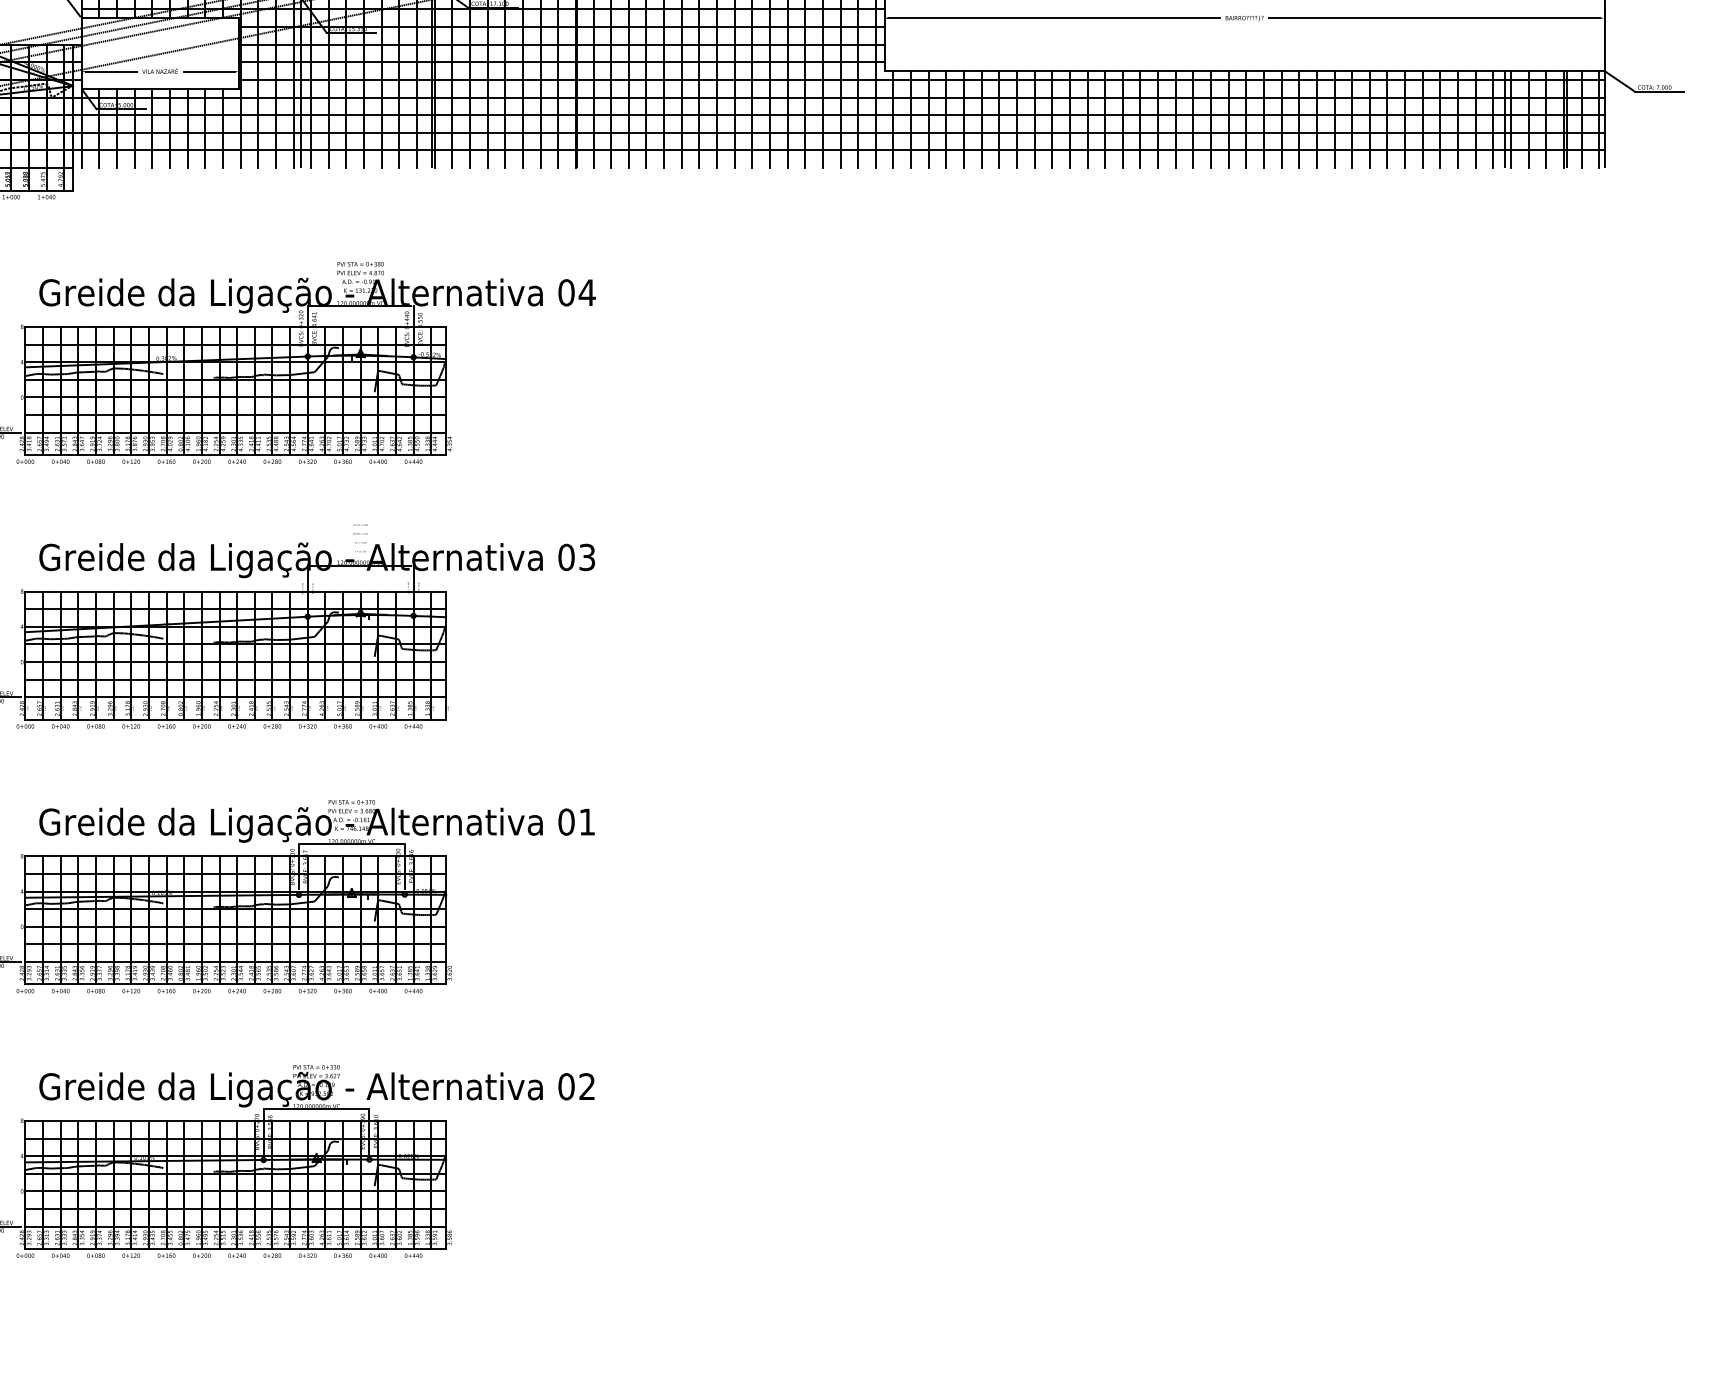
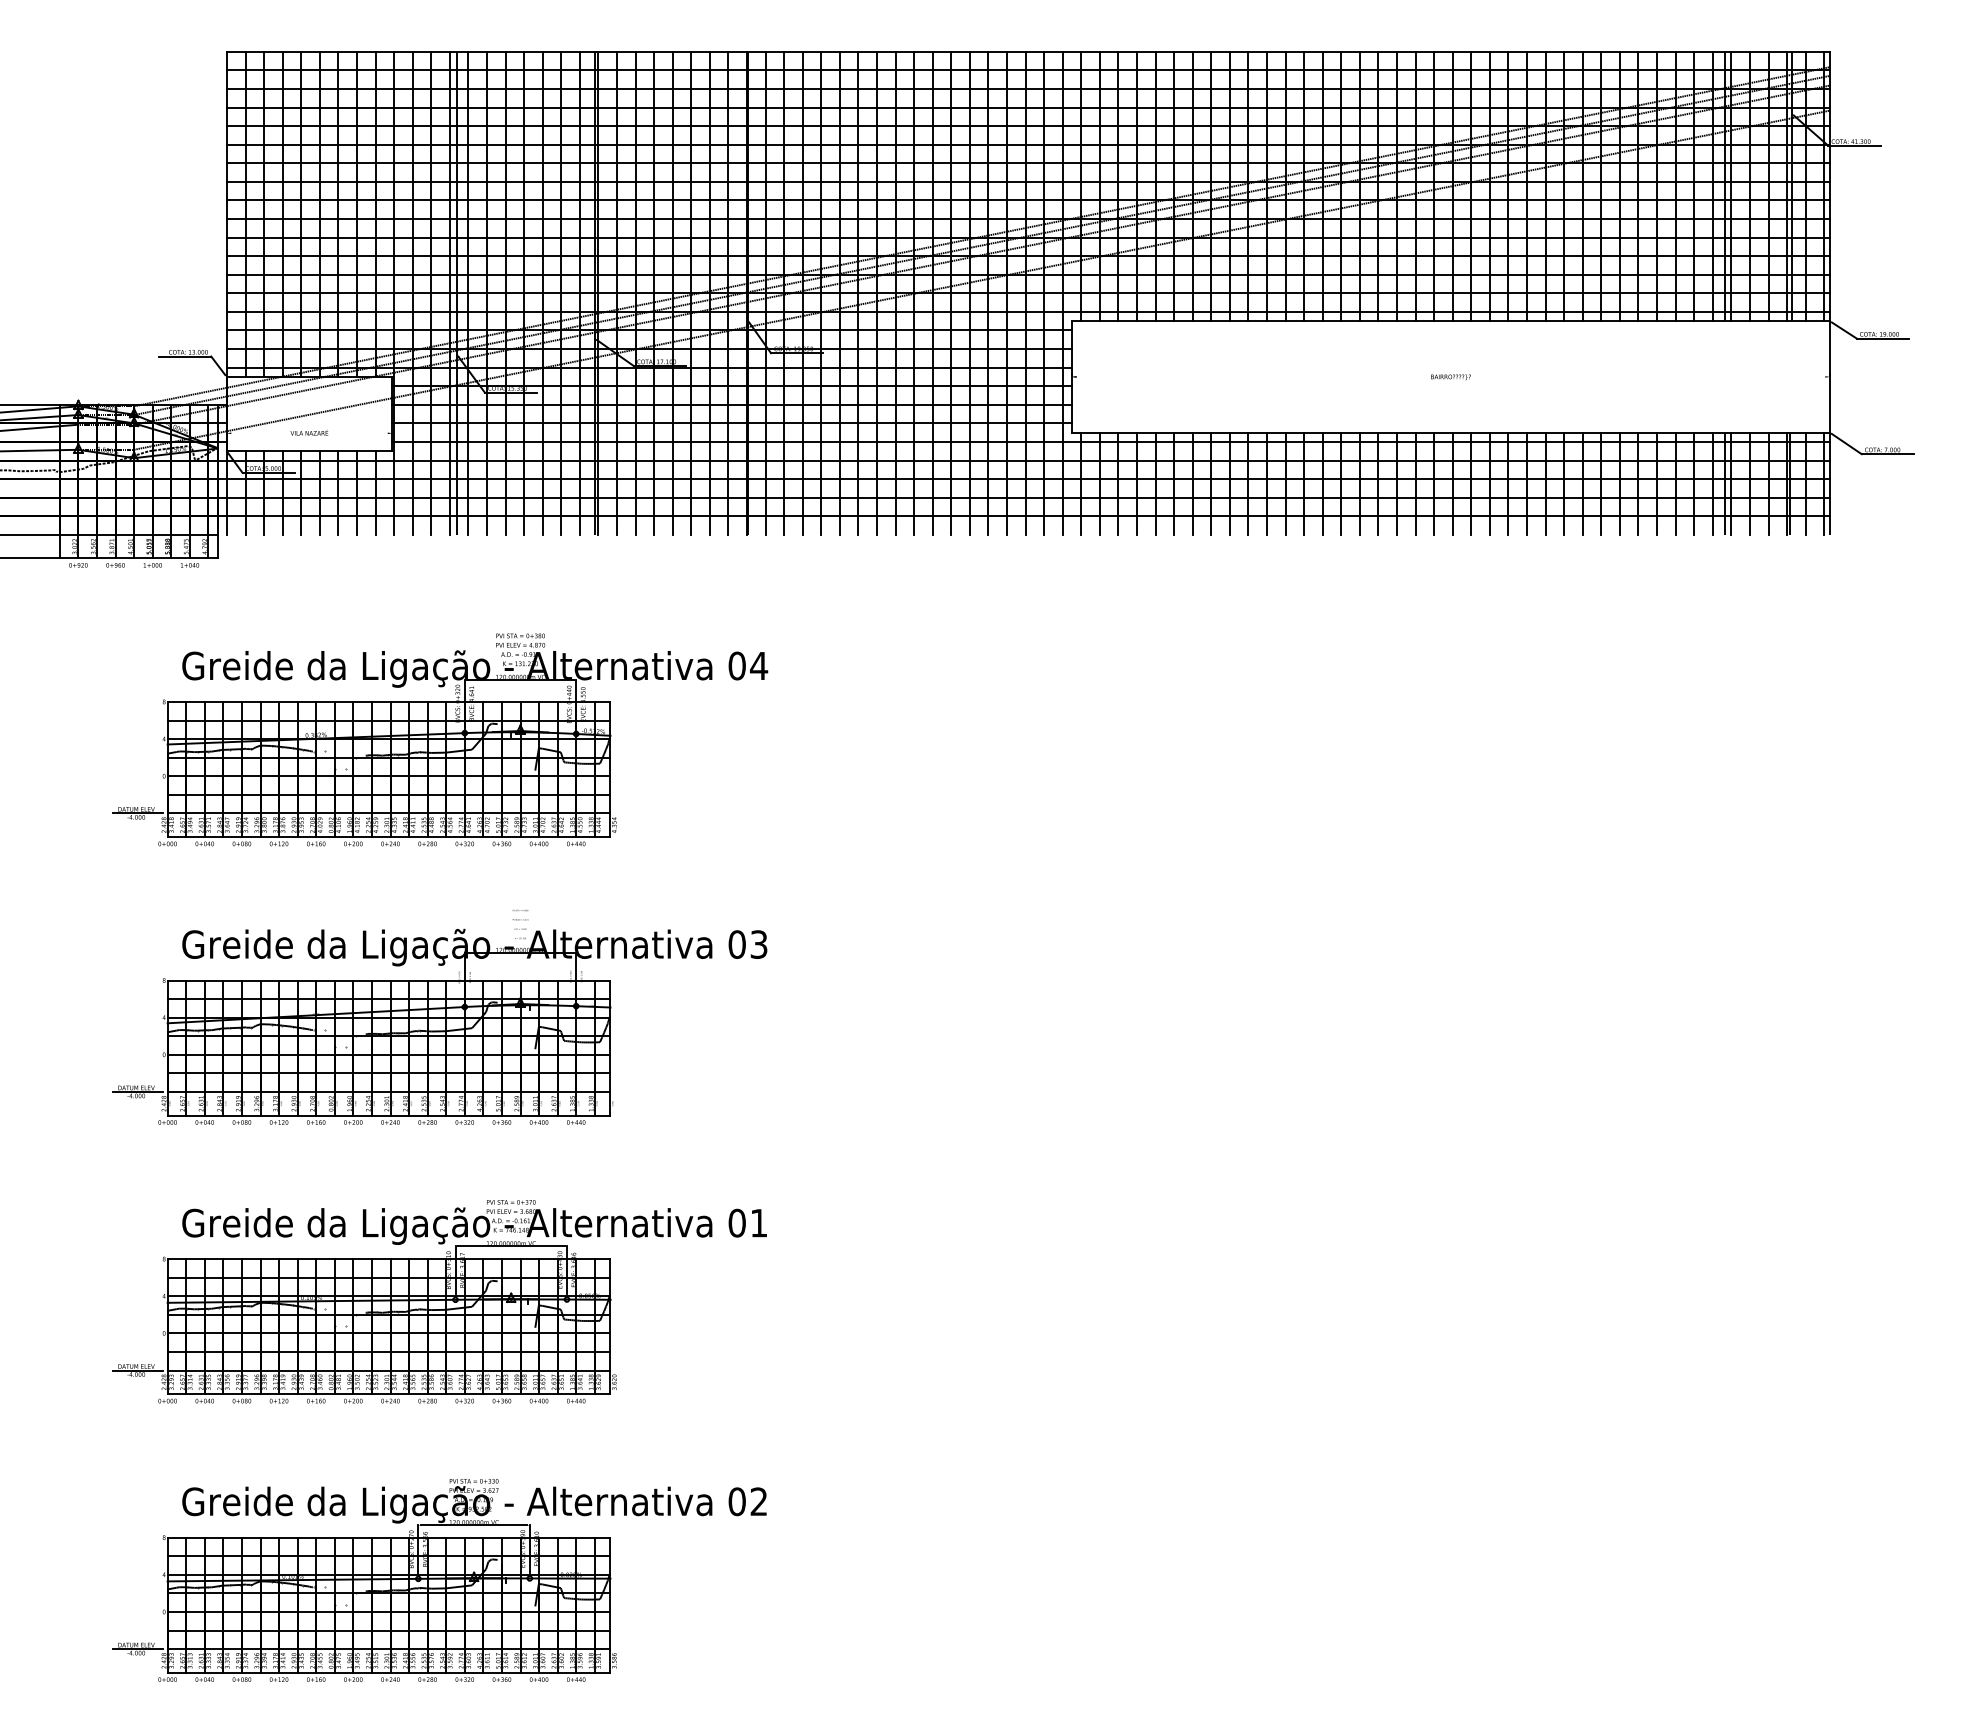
line: (1054, 17) -> (1250, 376), removed
line: (1434, 17) -> (1650, 376), removed
line: (110, 71) -> (257, 433), removed
line: (208, 71) -> (360, 433), removed

